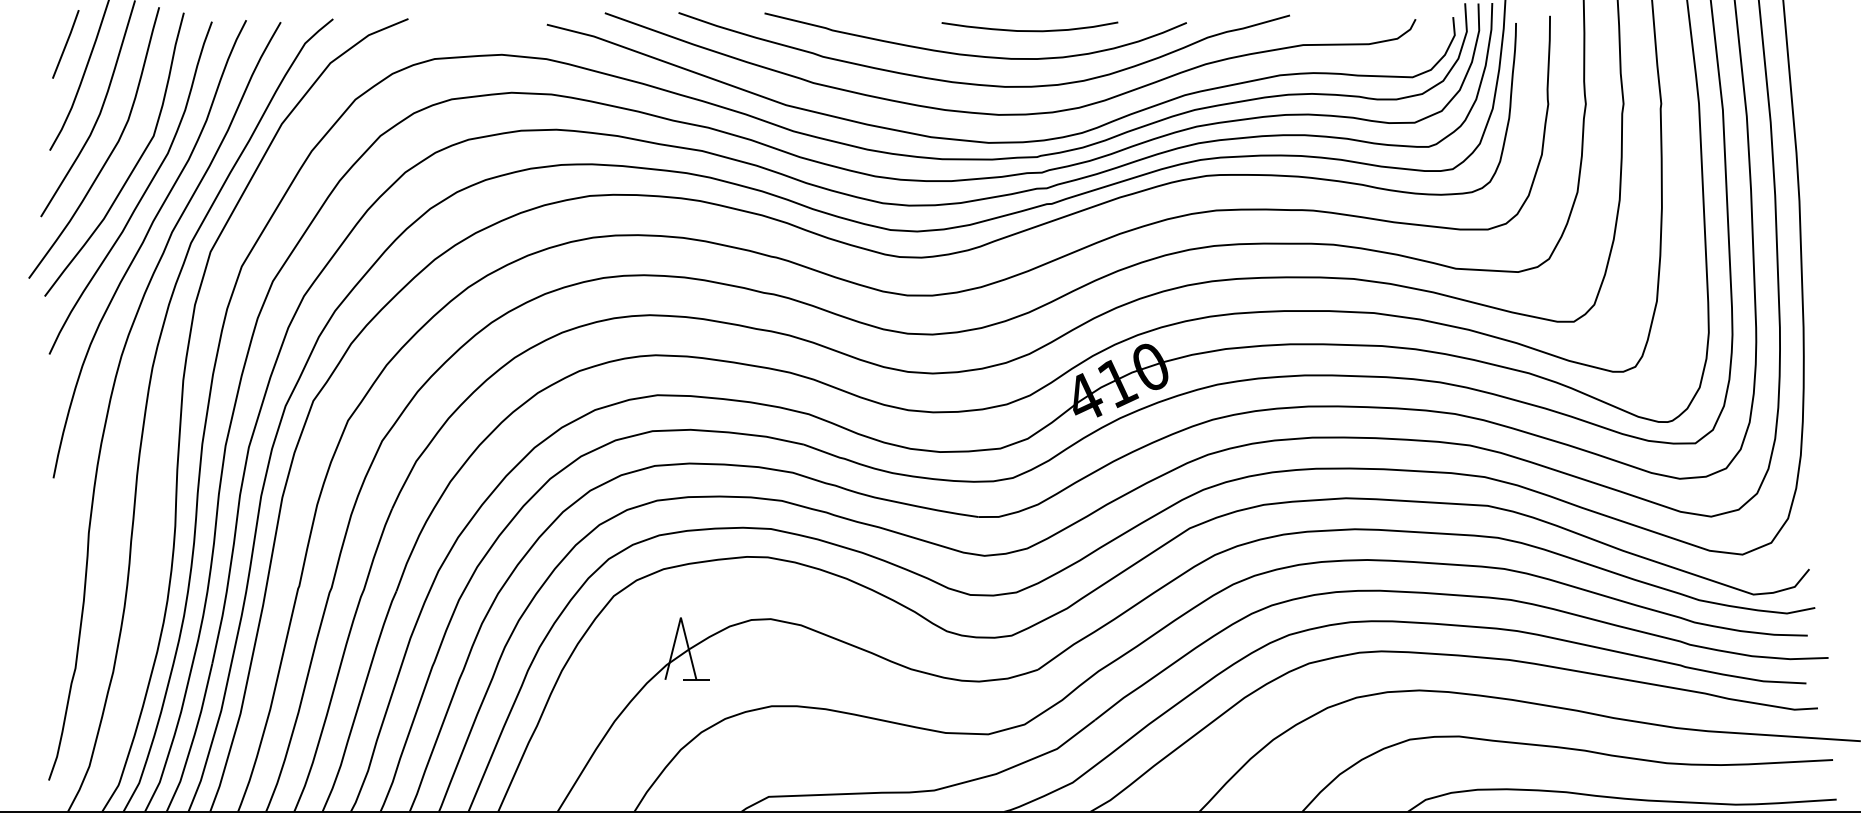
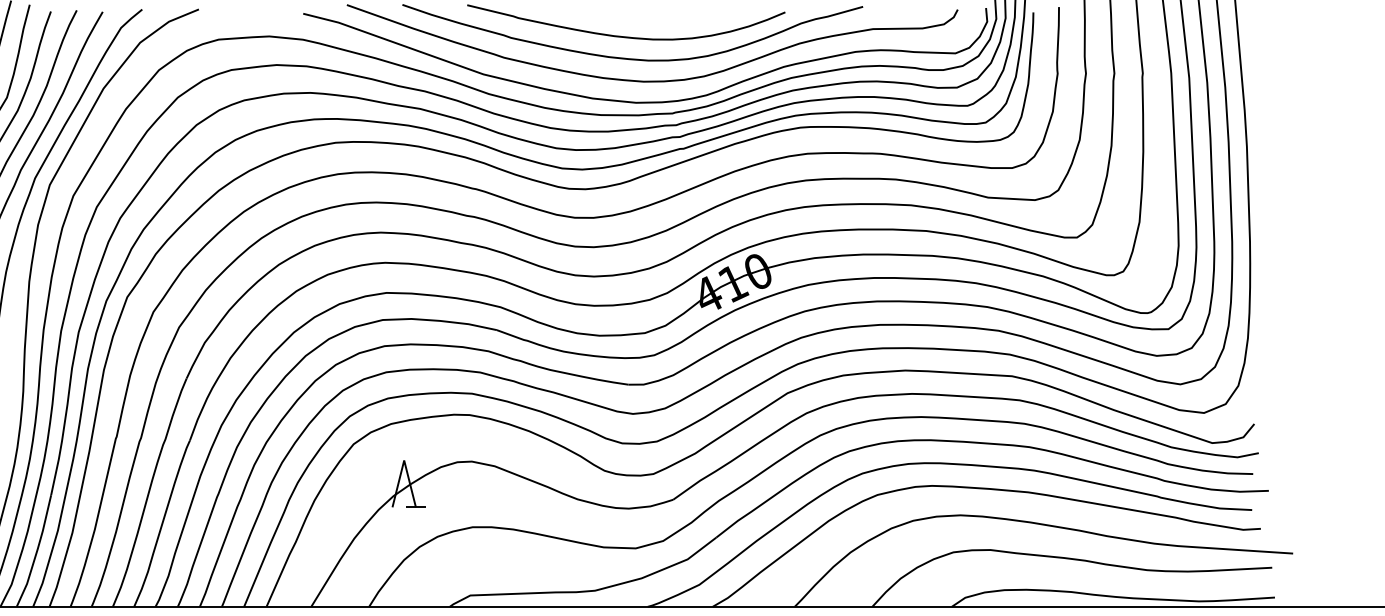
curve: (1029, 30) -> (666, 18), removed

